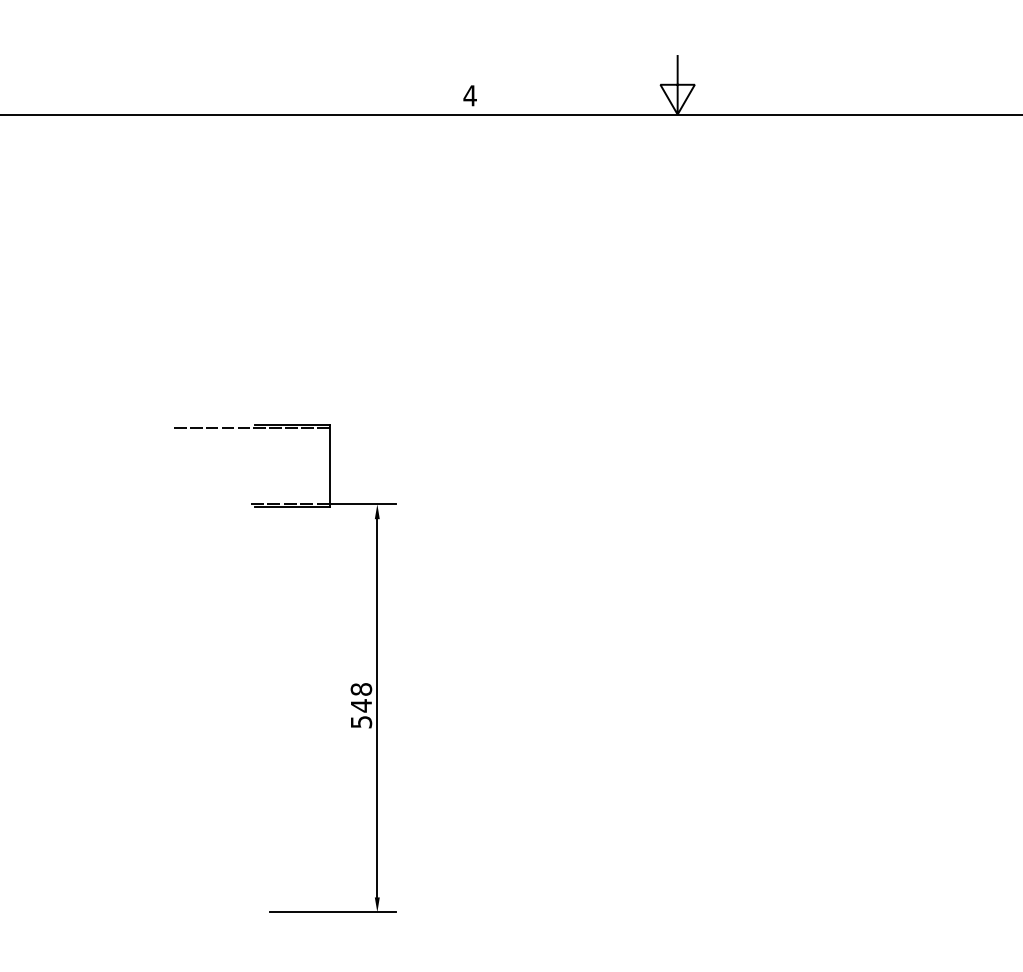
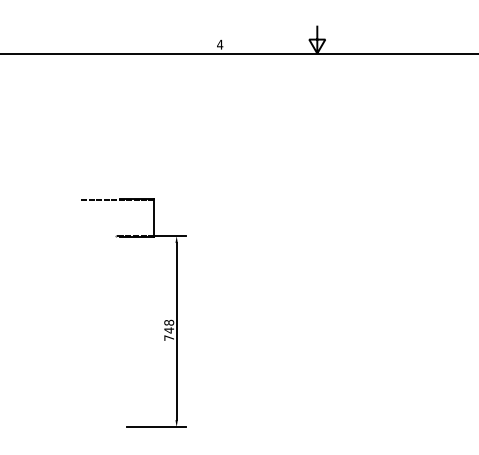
text: (362, 720) -> (169, 337), 548 -> 748

